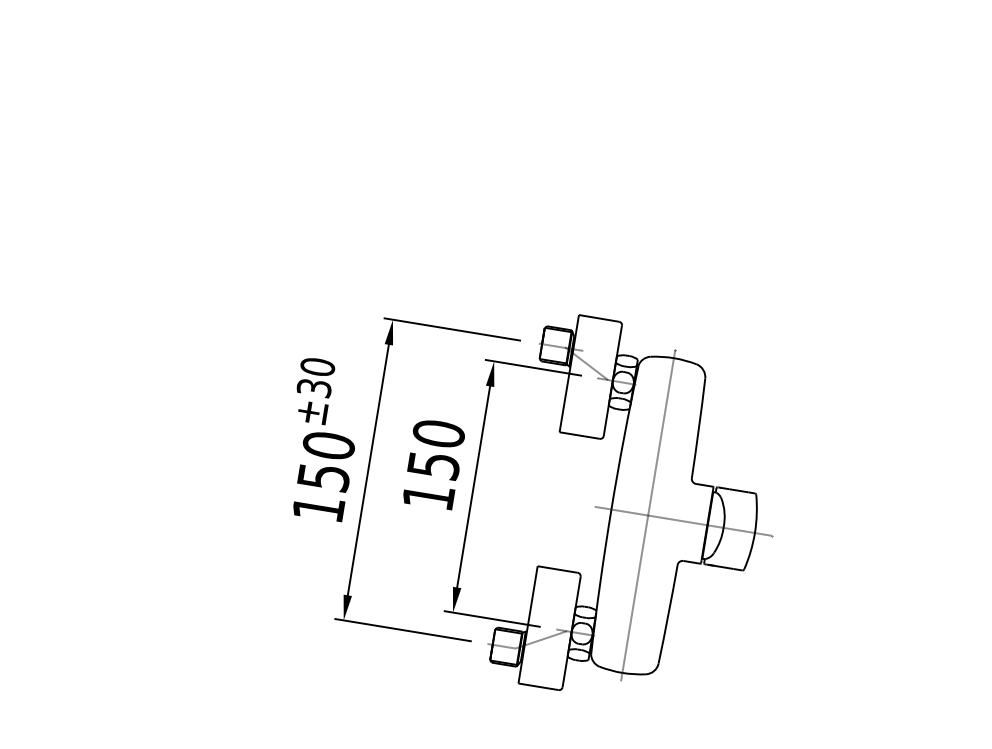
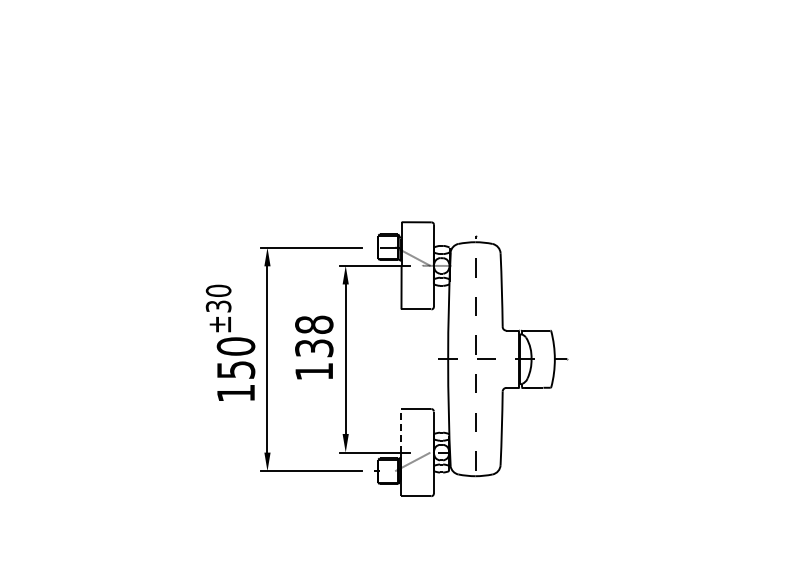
text: (436, 448) -> (314, 335), 150 -> 138
line: (532, 595) -> (401, 430), solid -> dashed

